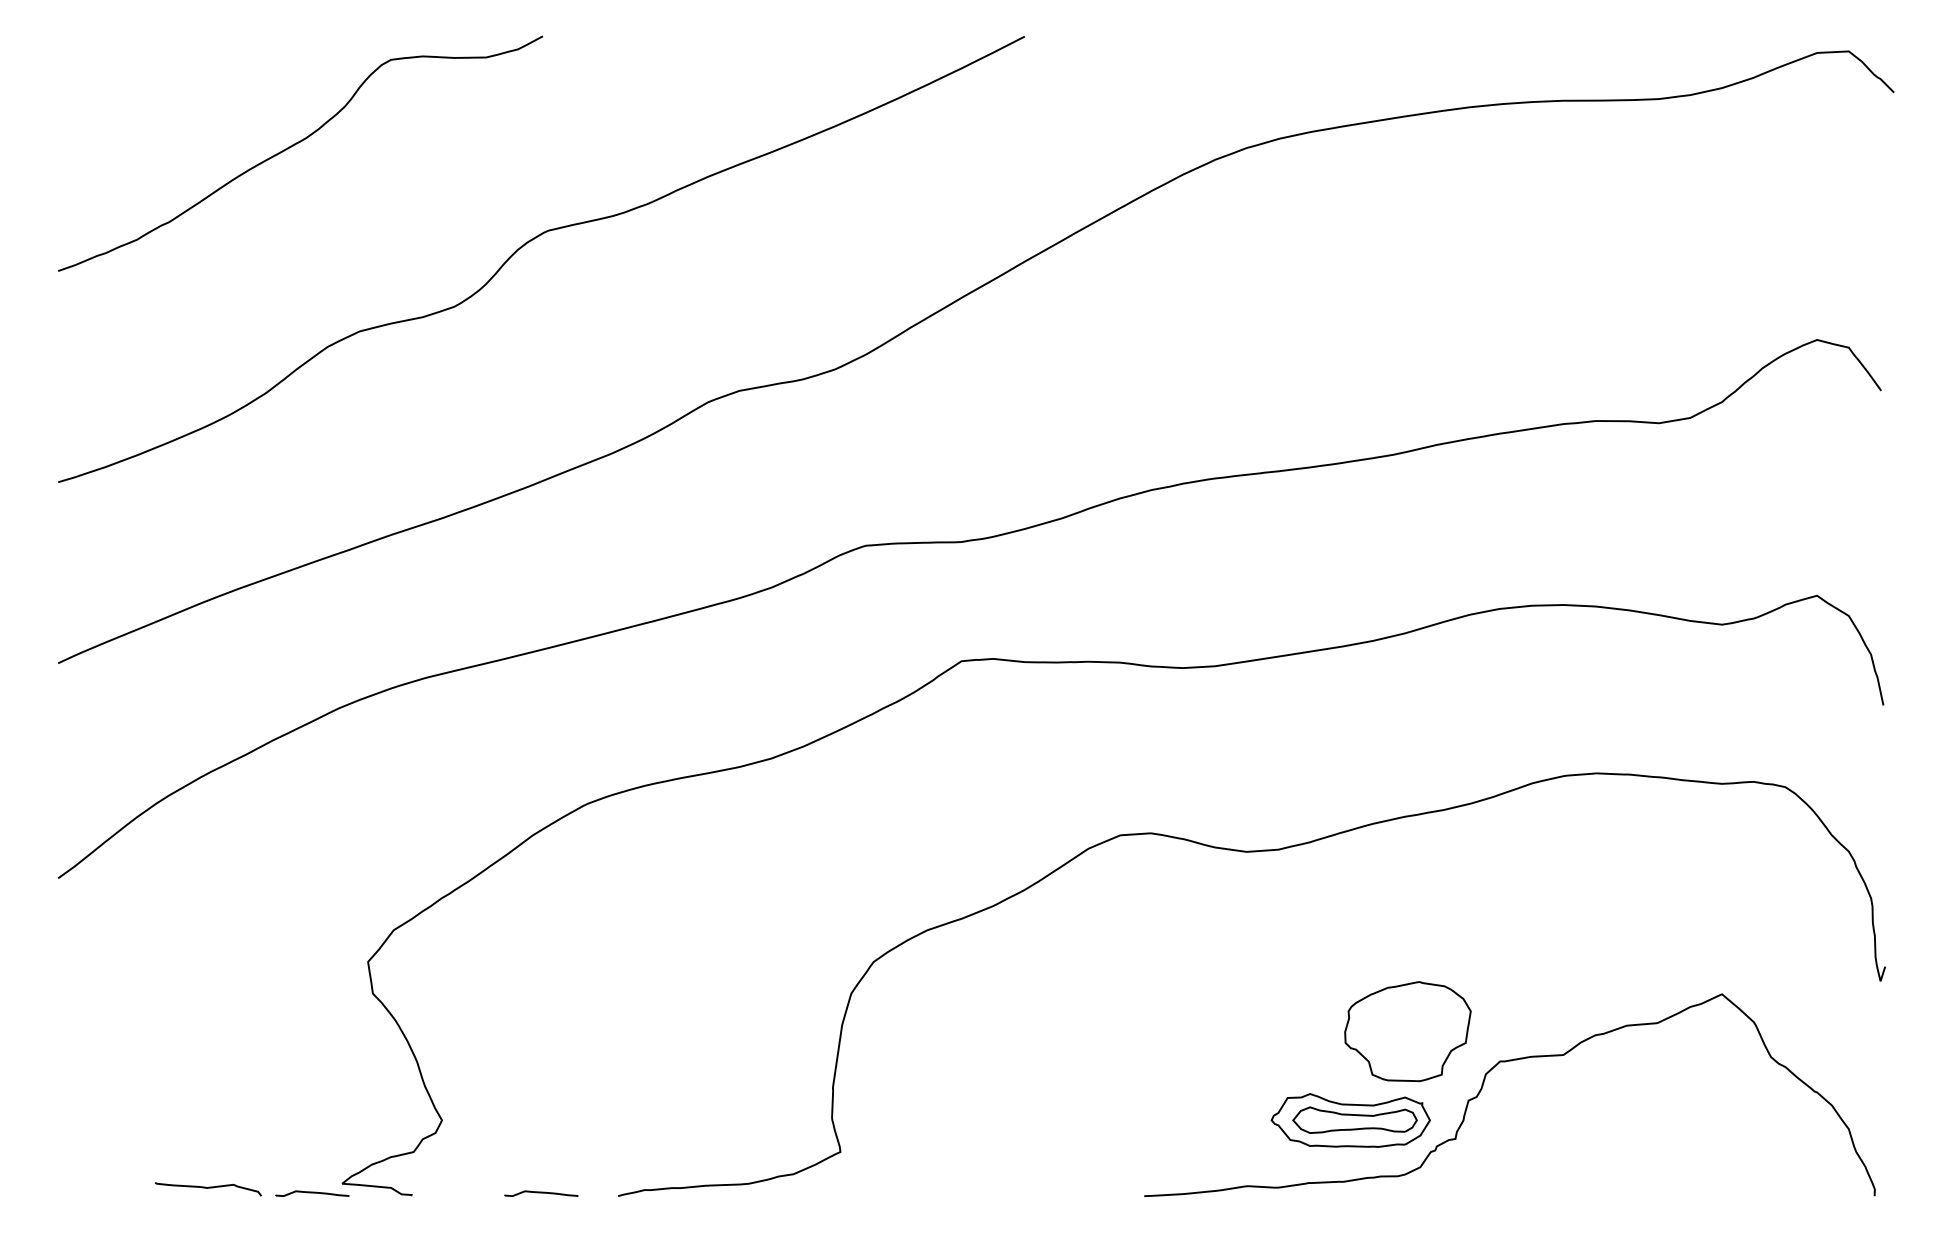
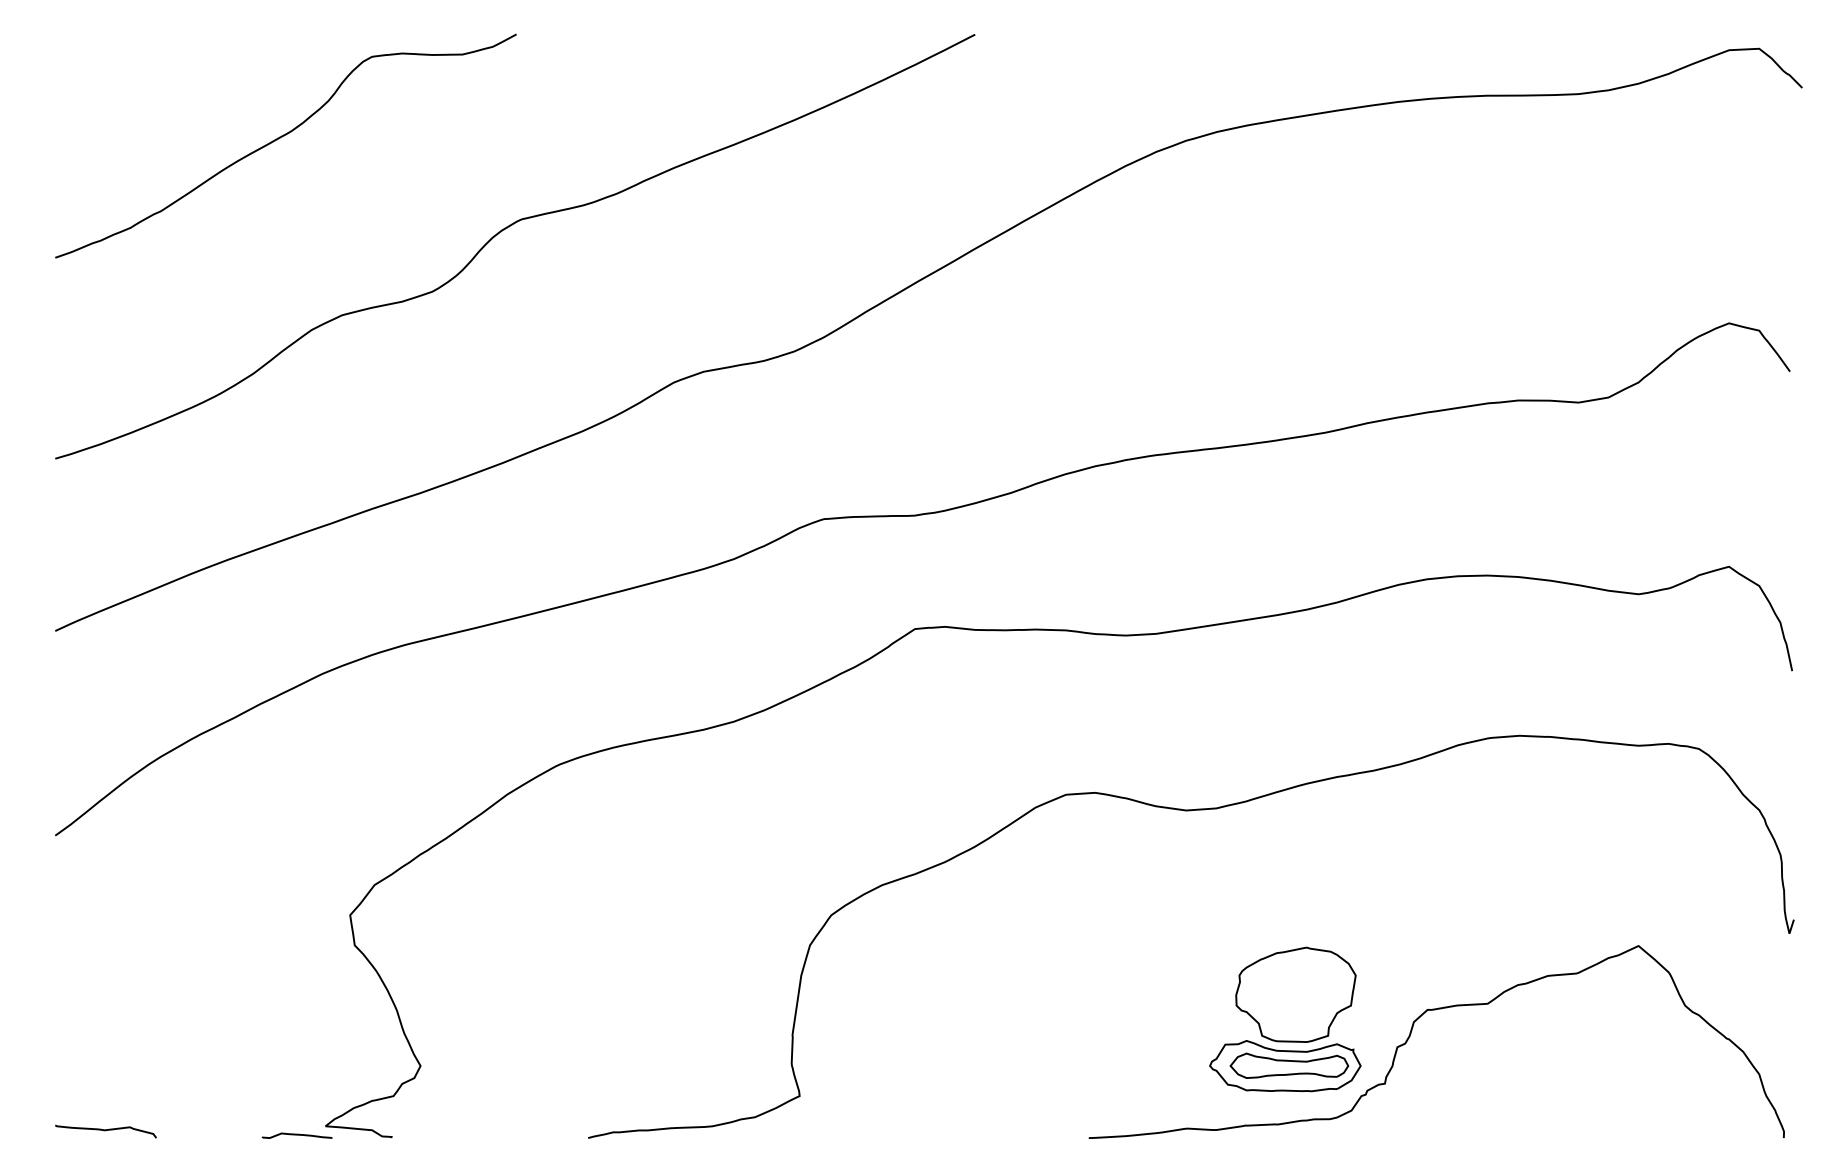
part: (1407, 1031) -> (1295, 994), moved
curve: (208, 1188) -> (106, 1130), moved
curve: (541, 1193) -> (515, 1135), removed

